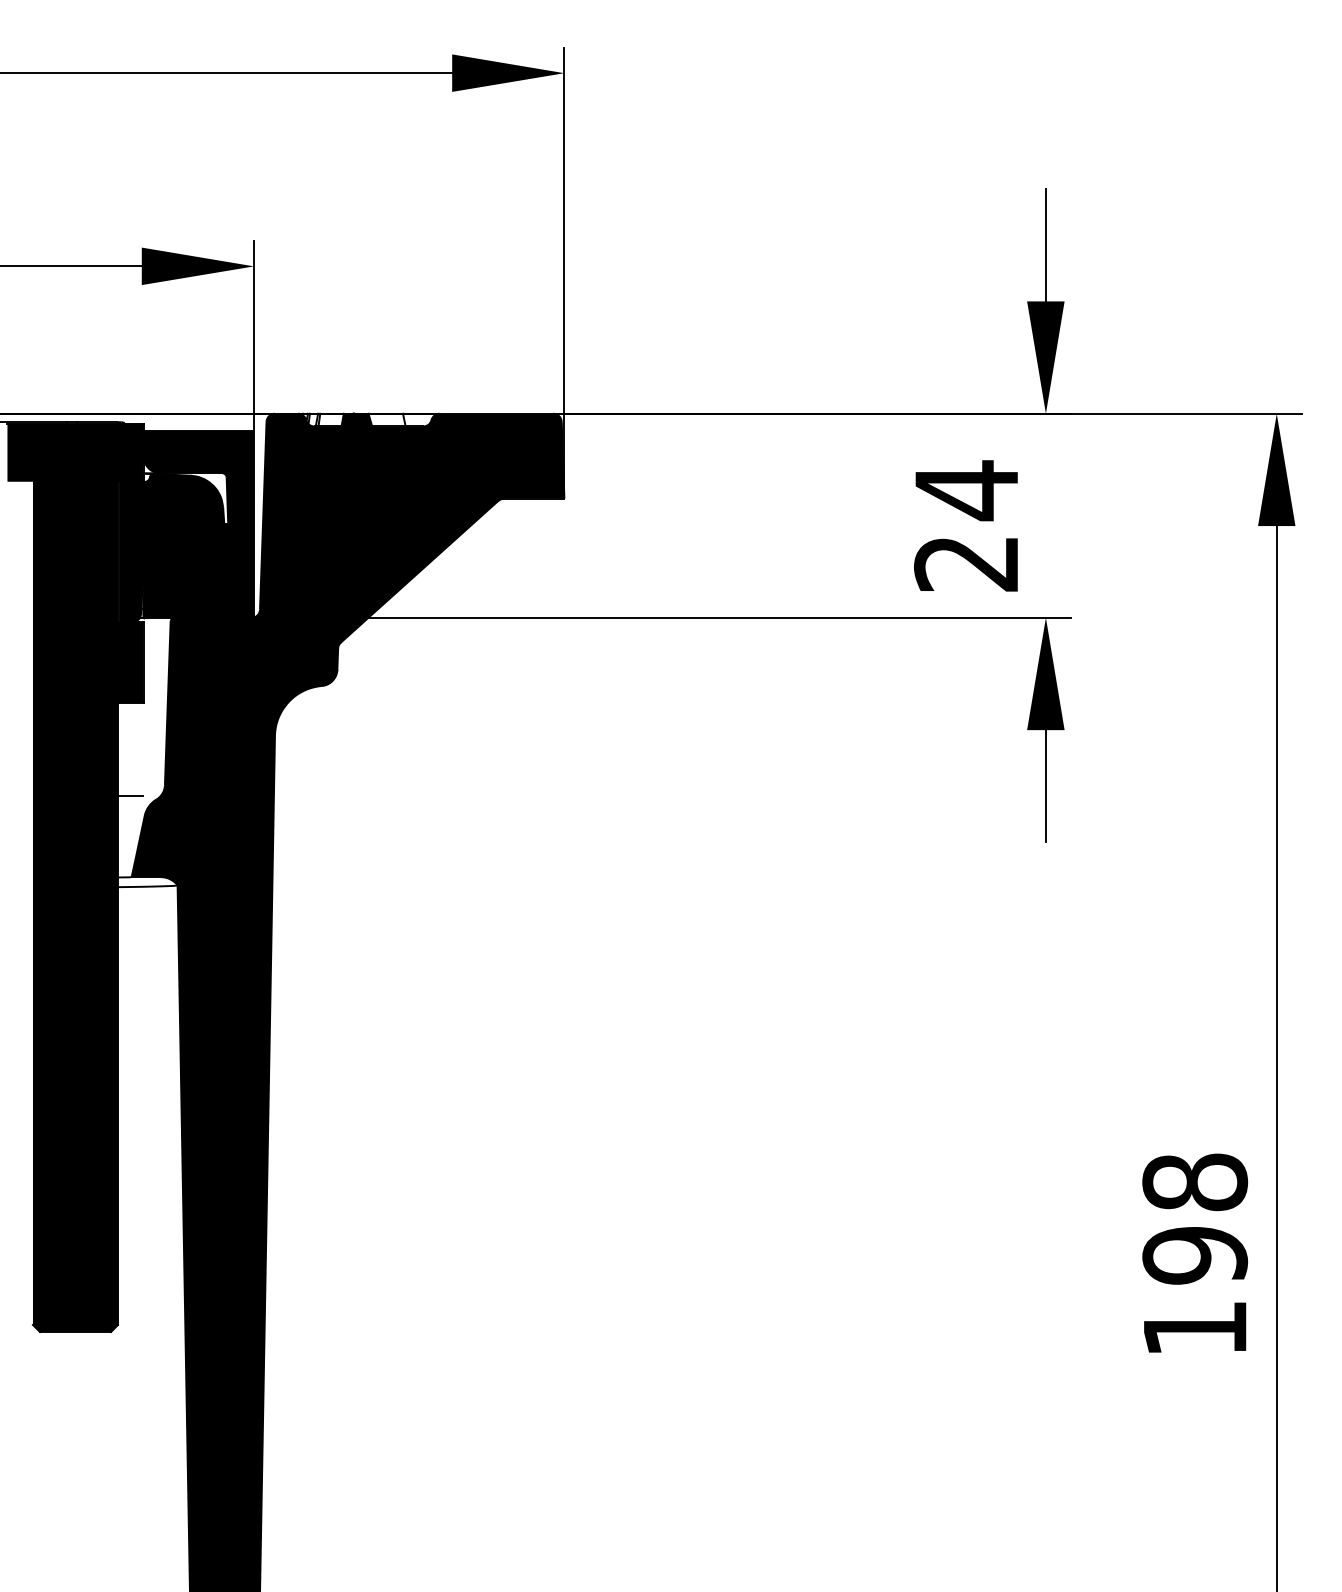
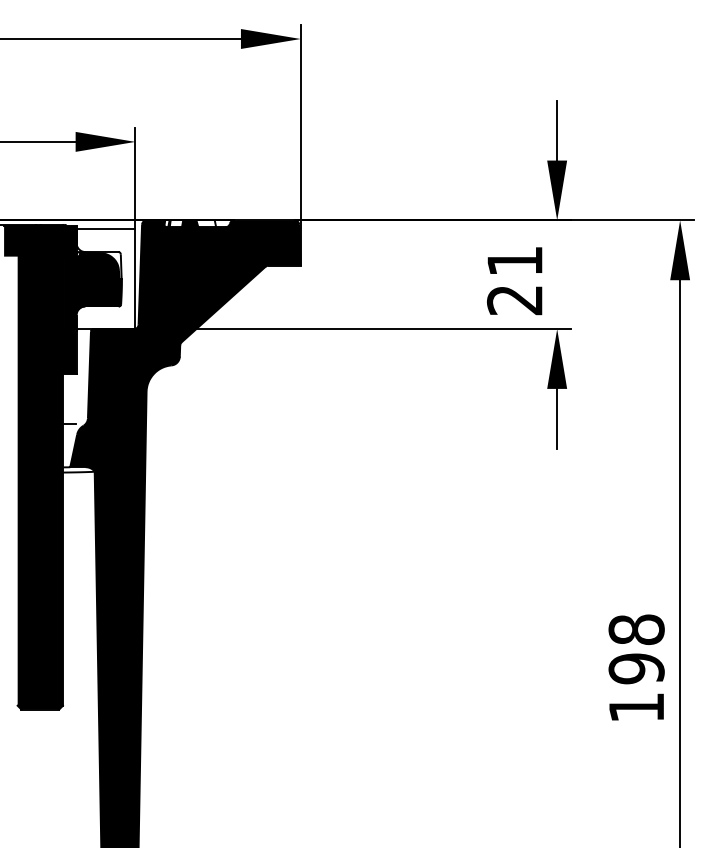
text: (965, 490) -> (514, 261), 24 -> 21
fill: (197, 524) -> (105, 279), removed

